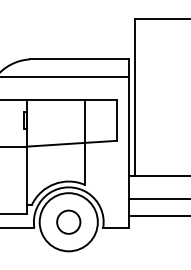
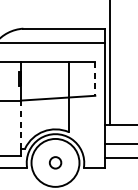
line: (117, 120) -> (95, 79), solid -> dashed
line: (26, 176) -> (20, 125), solid -> dashed
circle: (68, 221) -> (55, 162), size x0.6

